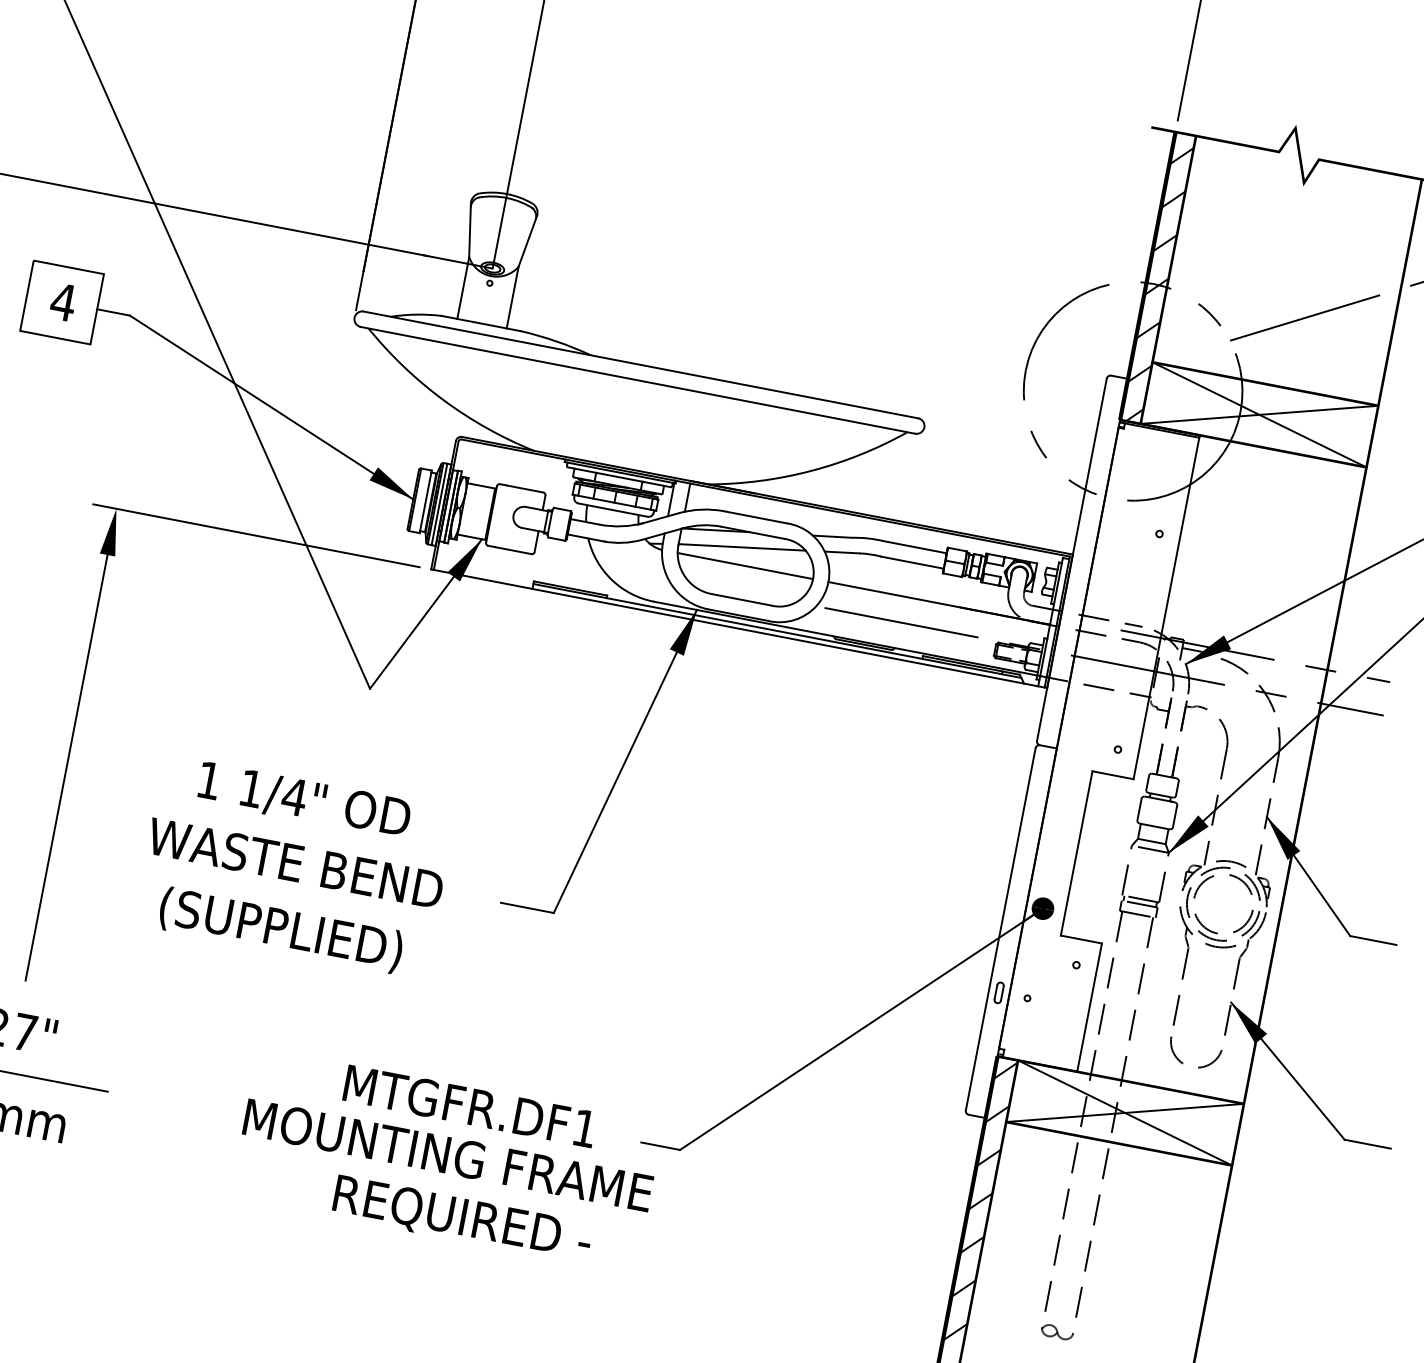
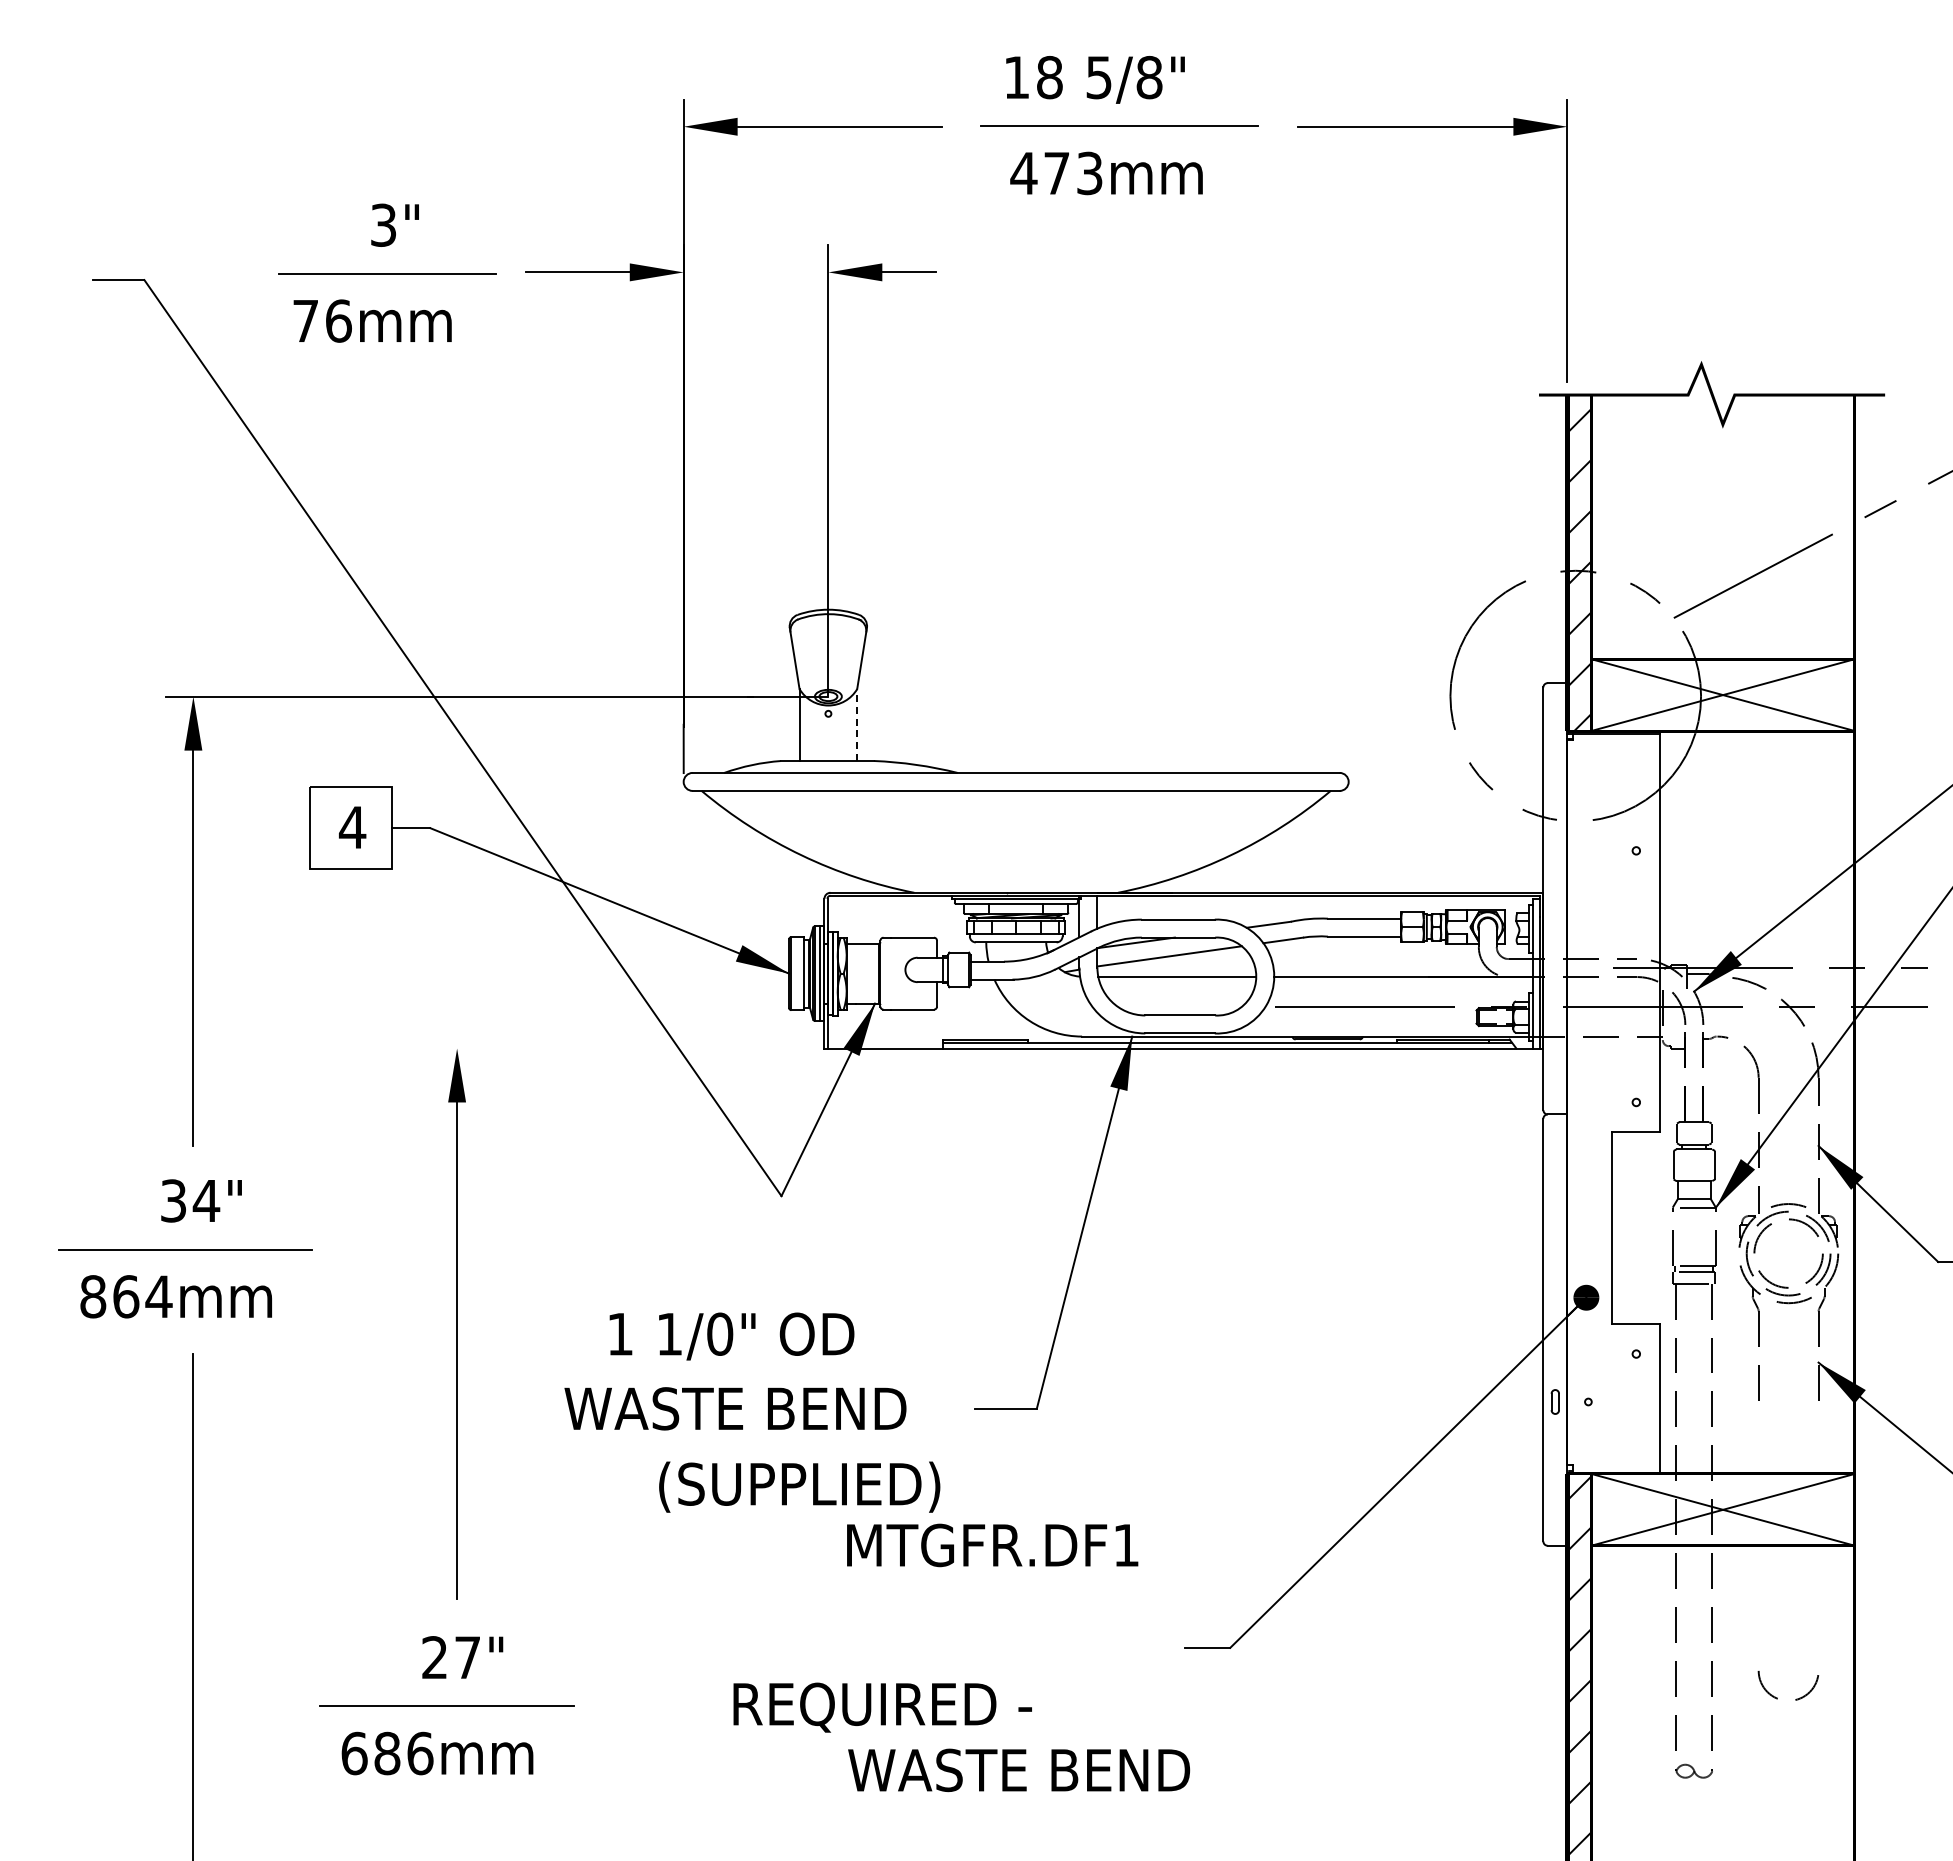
line: (512, 298) -> (857, 725), solid -> dashed
line: (256, 535) -> (620, 1048), removed
text: (294, 796) -> (719, 1333), 1/4" -> 1/0"
text: (281, 929) -> (799, 1486), moved
arc: (1199, 1066) -> (1796, 1698), moved
text: (470, 1106) -> (992, 1545), moved
text: (449, 1158) -> (972, 1707), MOUNTING FRAME -> REQUIRED -
text: (478, 1222) -> (1019, 1773), REQUIRED - -> WASTE BEND

